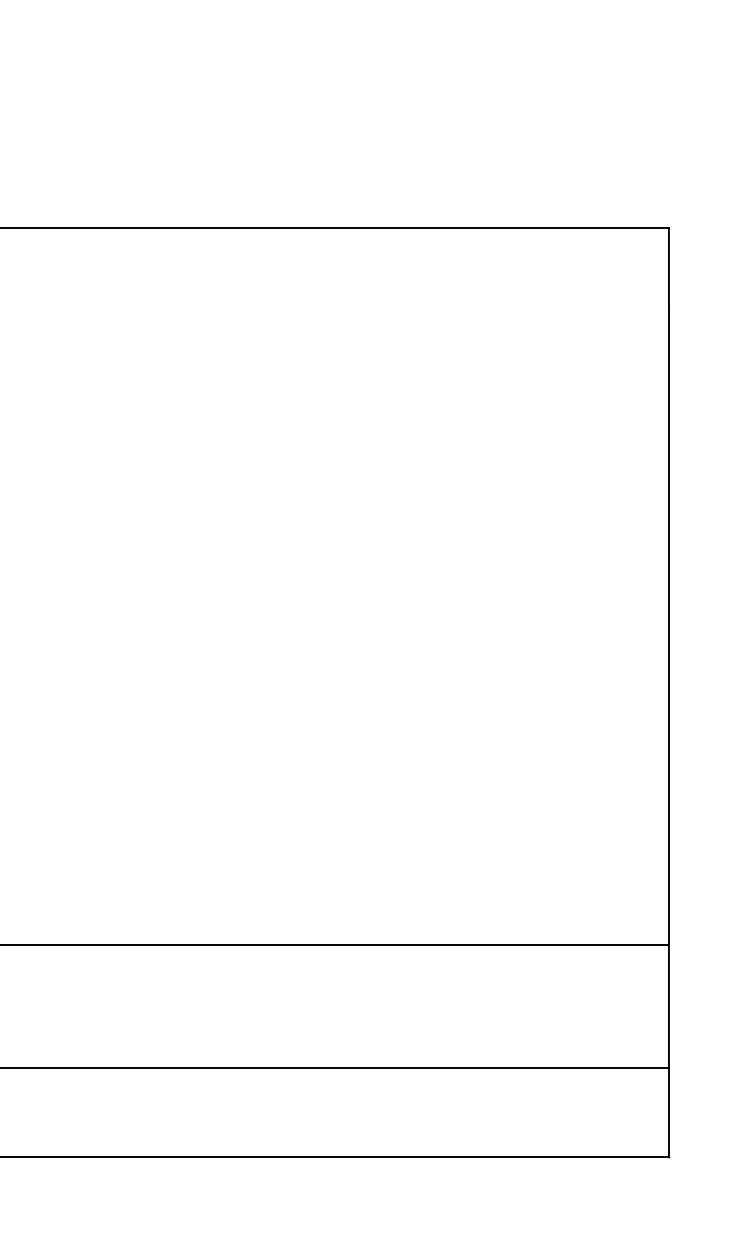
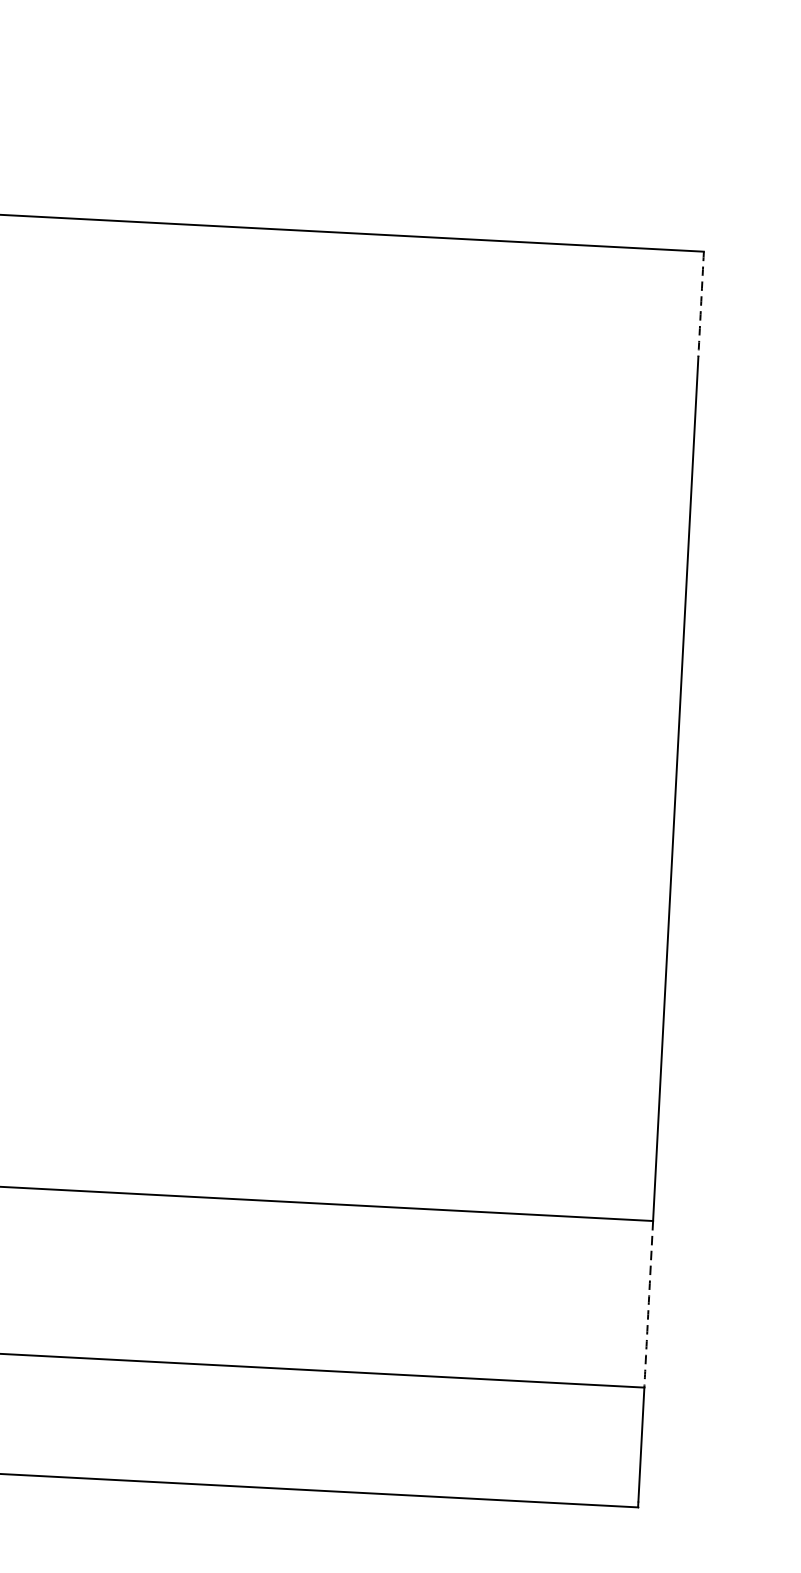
arc: (668, 266) -> (700, 303), solid -> dashed
arc: (668, 1011) -> (647, 1310), solid -> dashed

